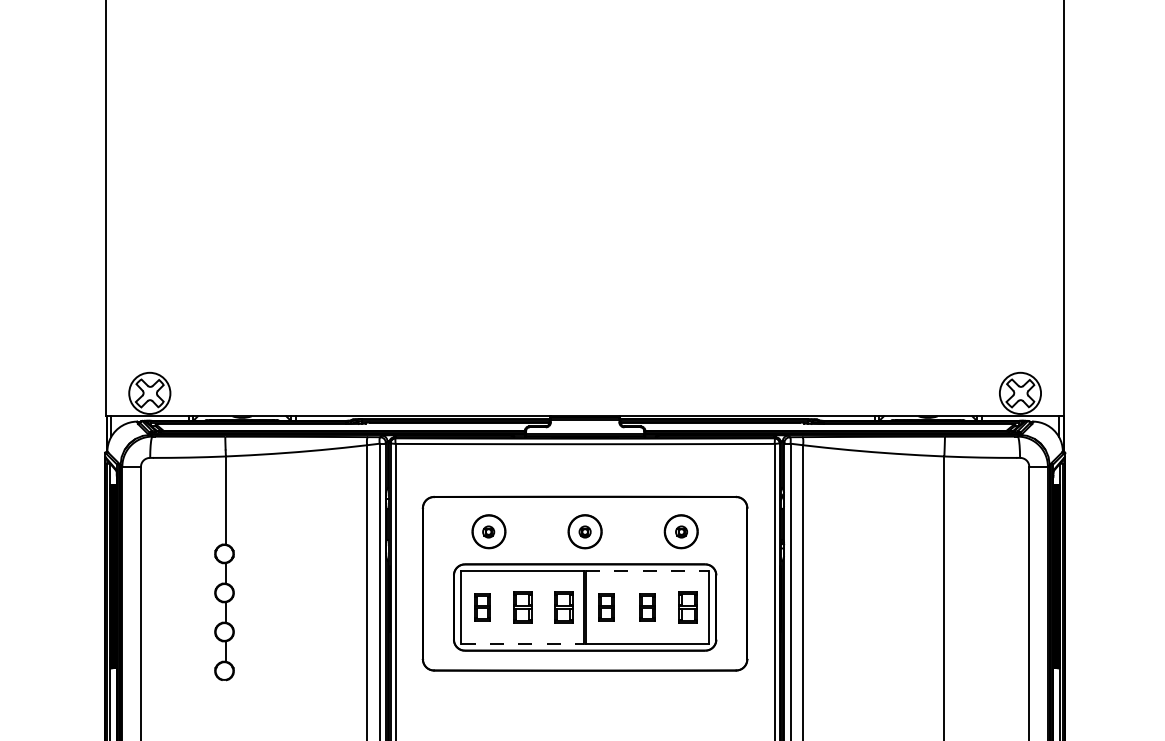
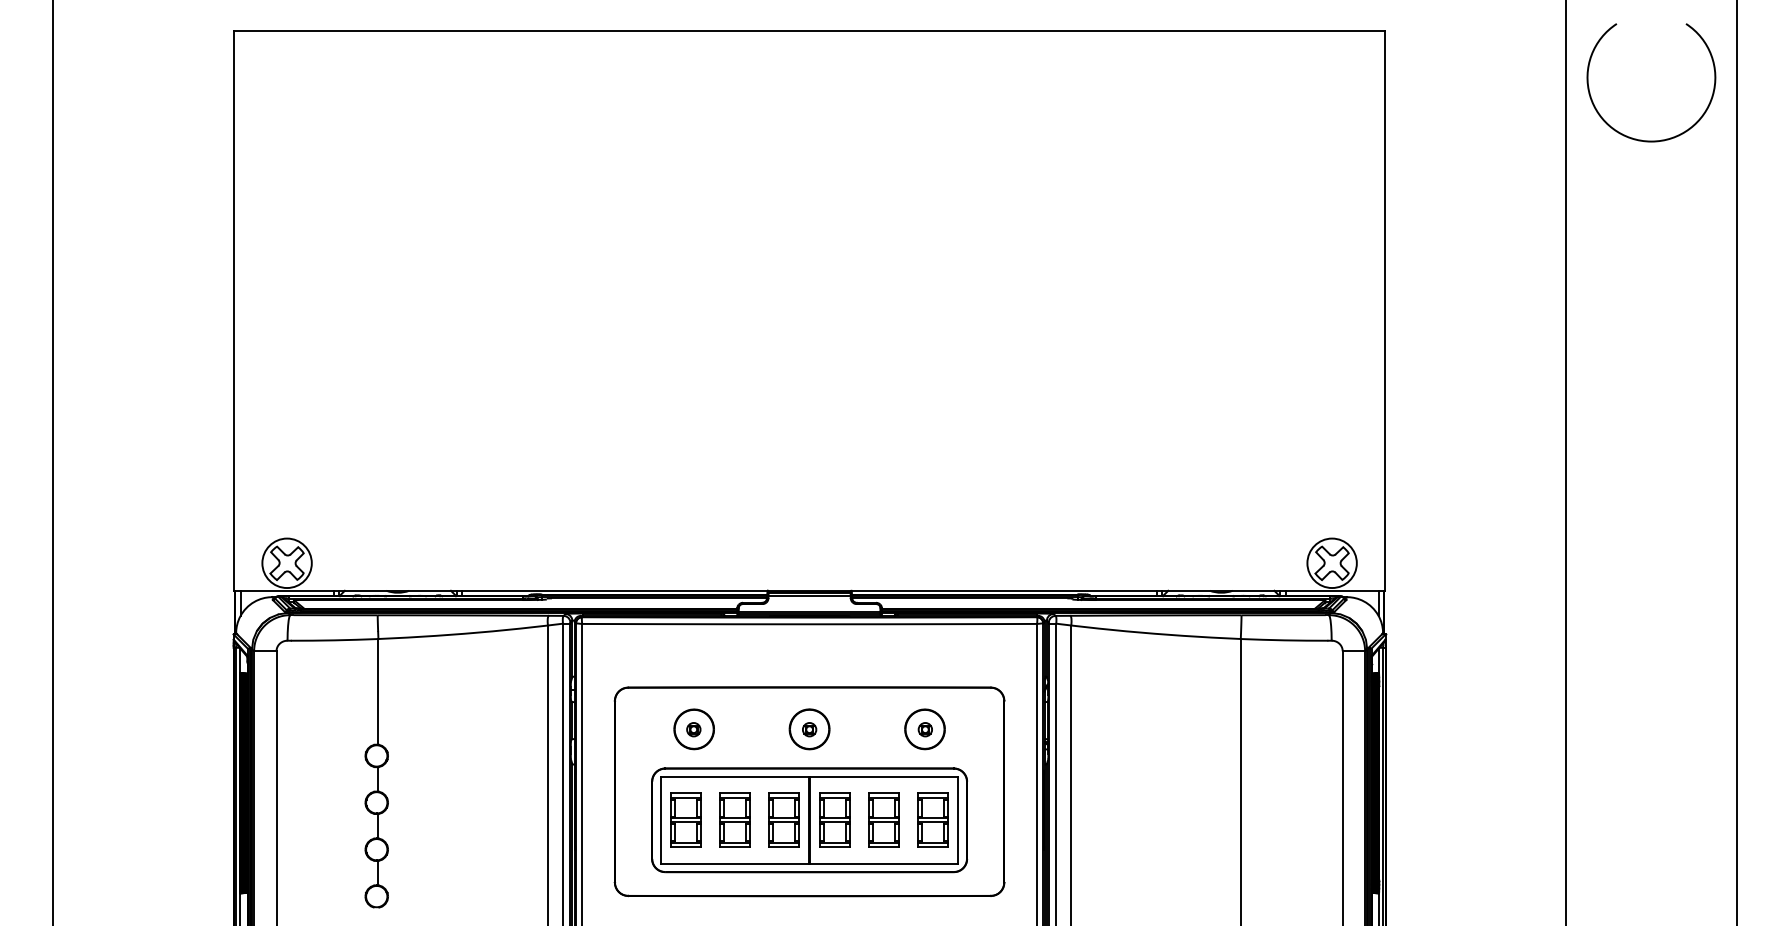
line: (647, 571) -> (884, 776), dashed -> solid
part: (481, 606) -> (685, 819), size x1.67
part: (522, 606) -> (734, 819), size x1.43
part: (563, 606) -> (783, 819), size x1.43
part: (605, 606) -> (834, 819), size x1.67
part: (646, 606) -> (883, 819), size x1.67
part: (687, 606) -> (932, 819), size x1.43
line: (522, 643) -> (734, 863), dashed -> solid

